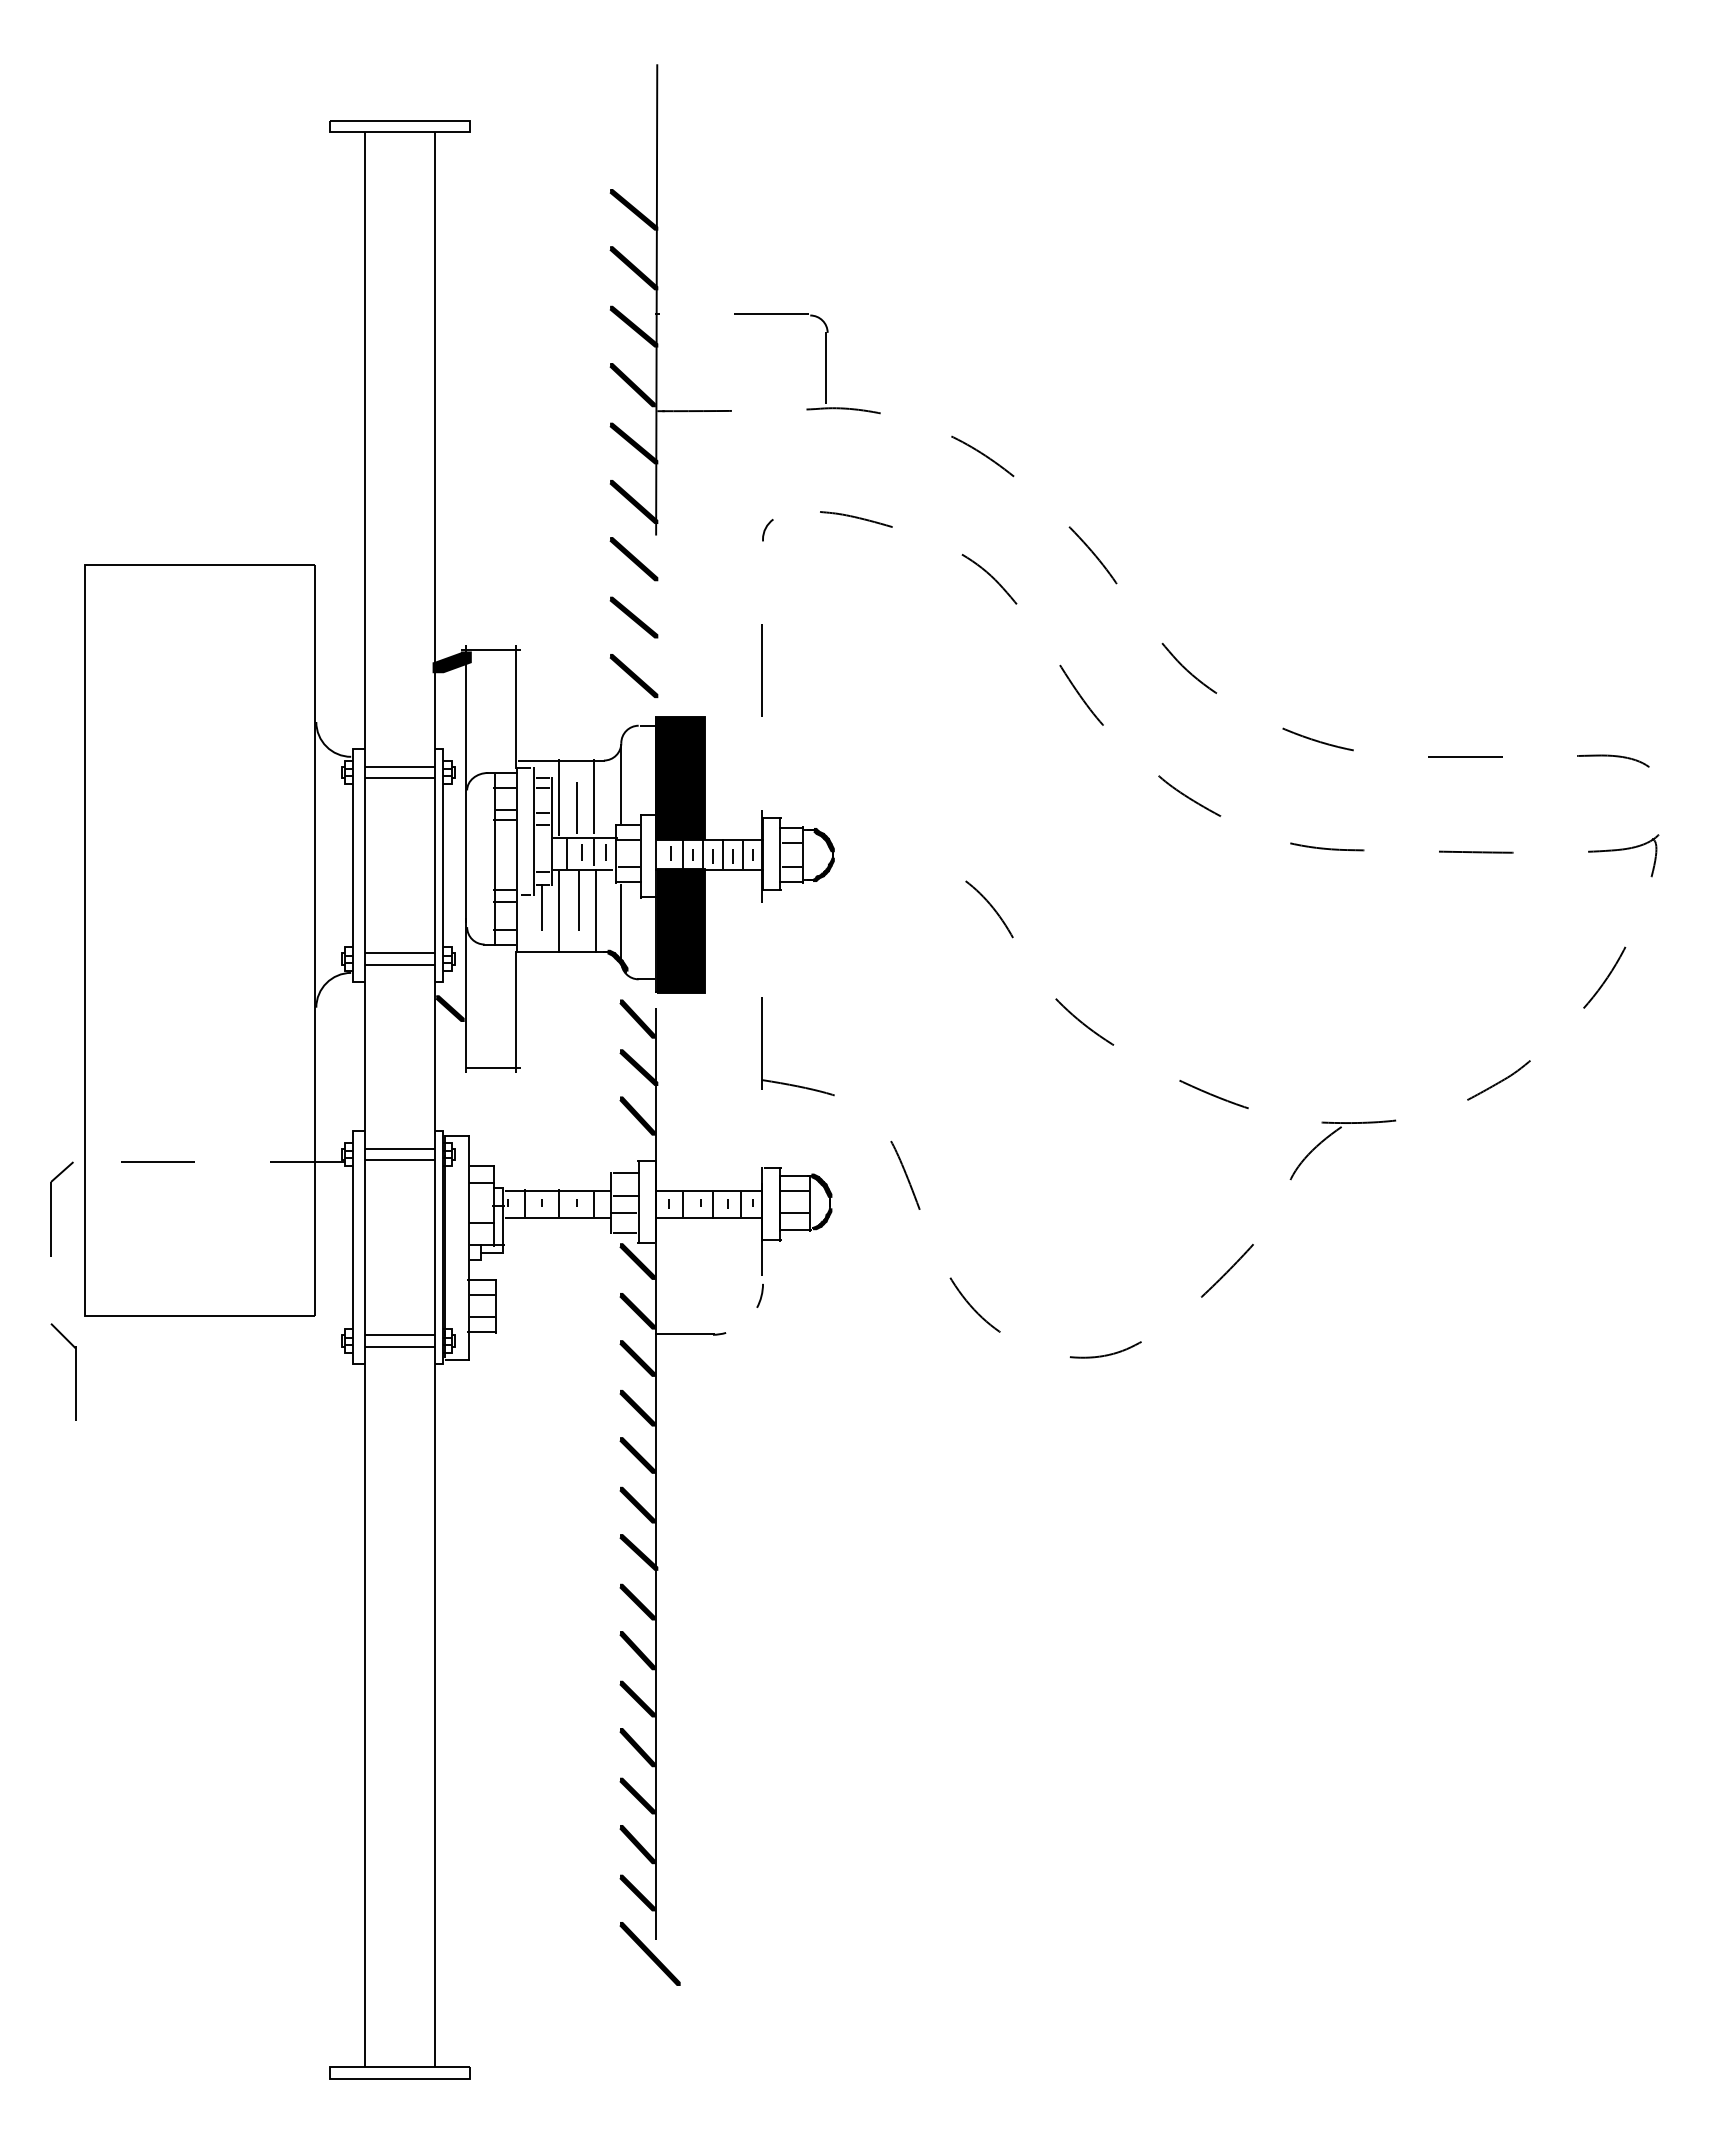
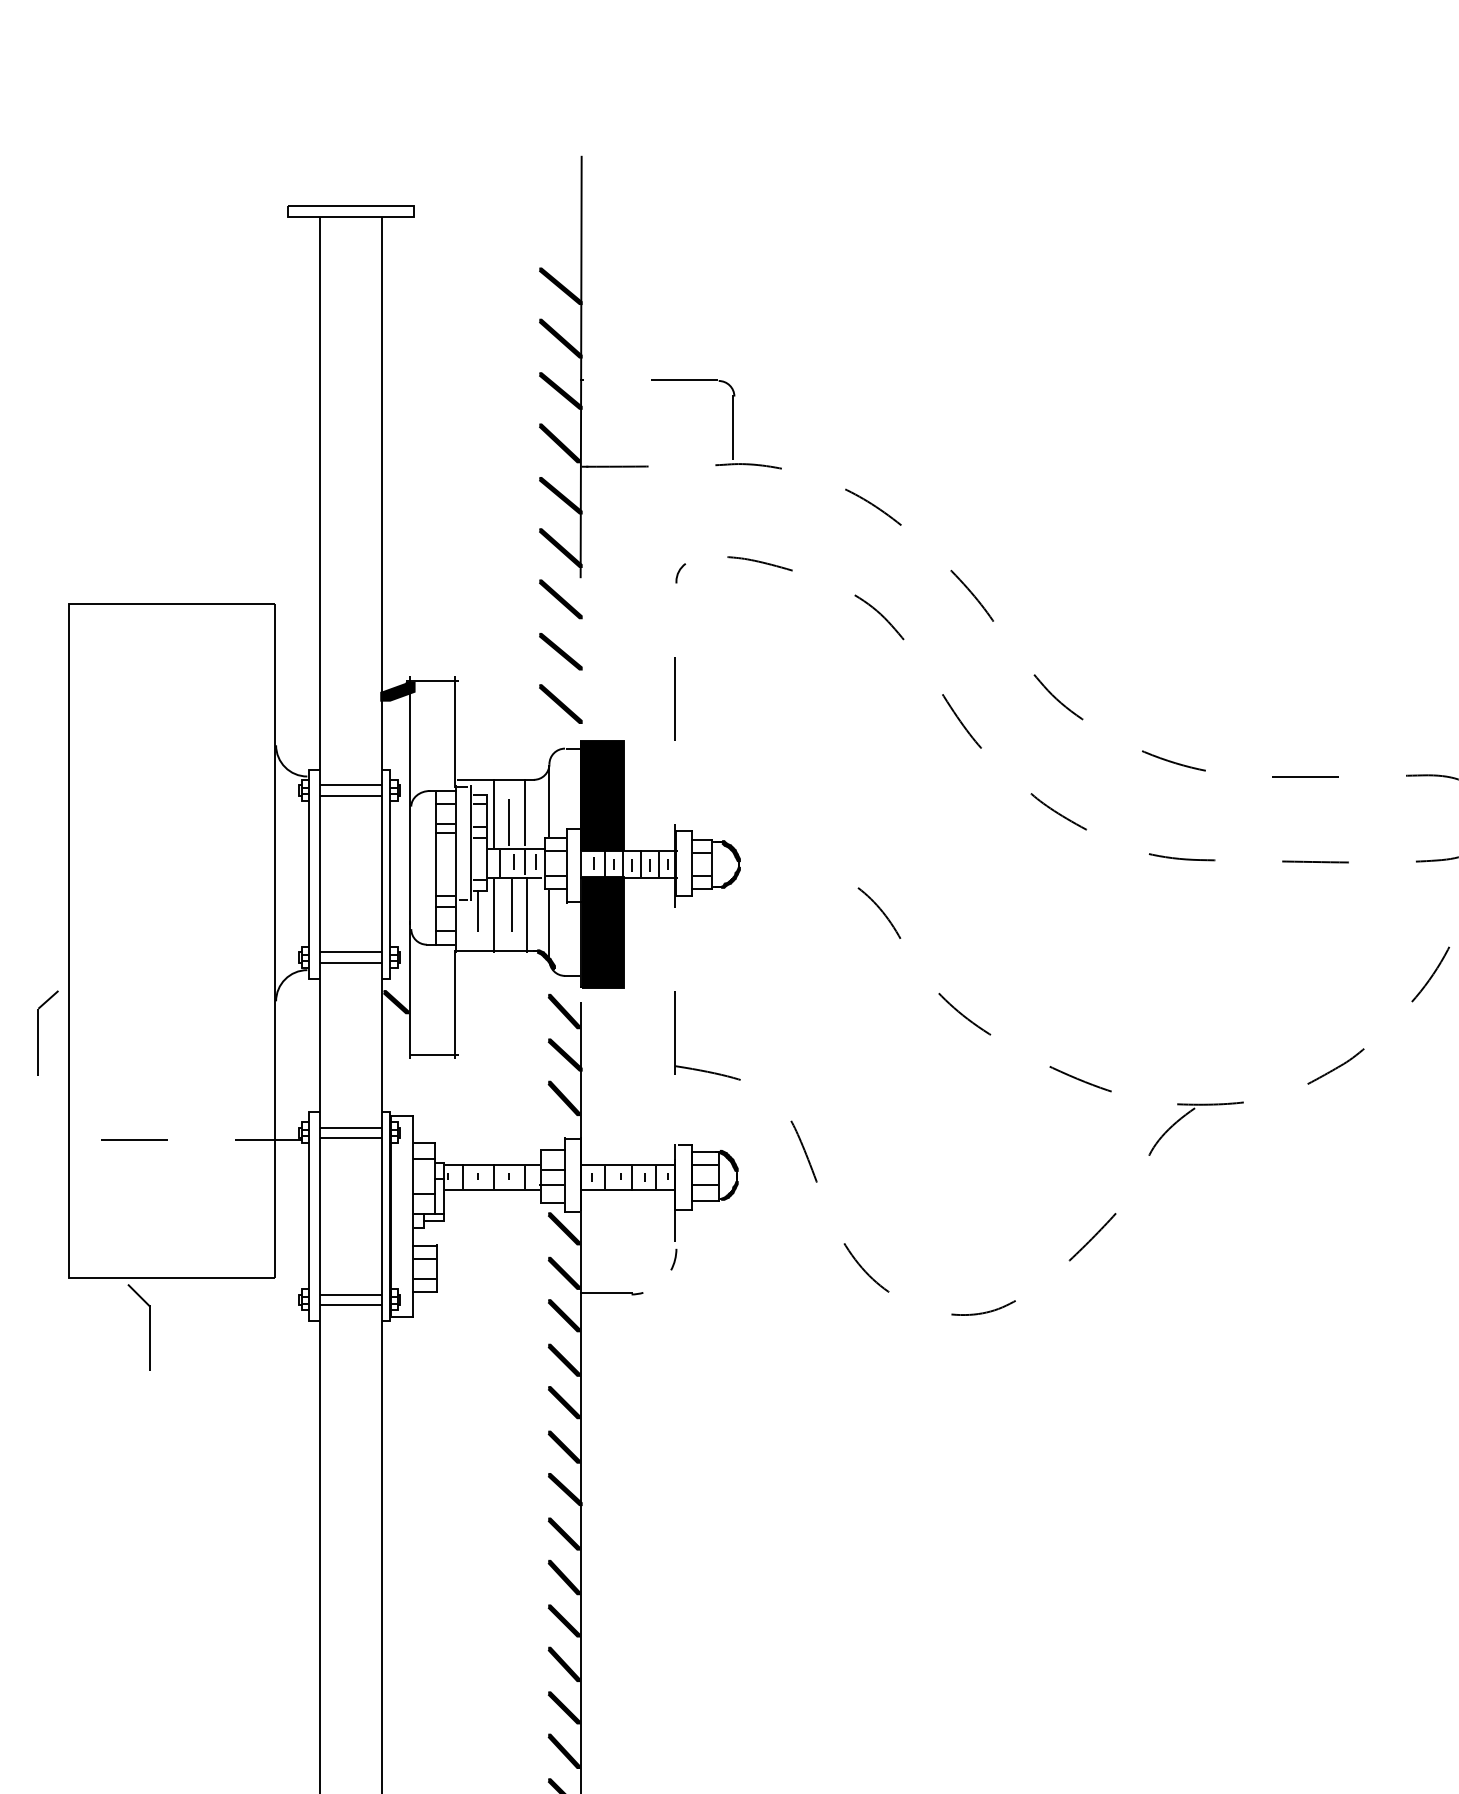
part: (51, 1208) -> (38, 1032), moved
part: (75, 1371) -> (149, 1327), moved

